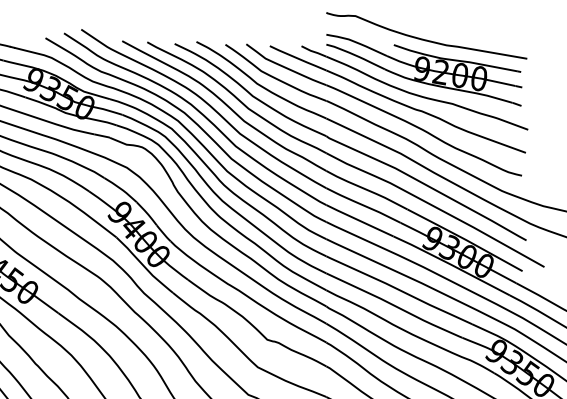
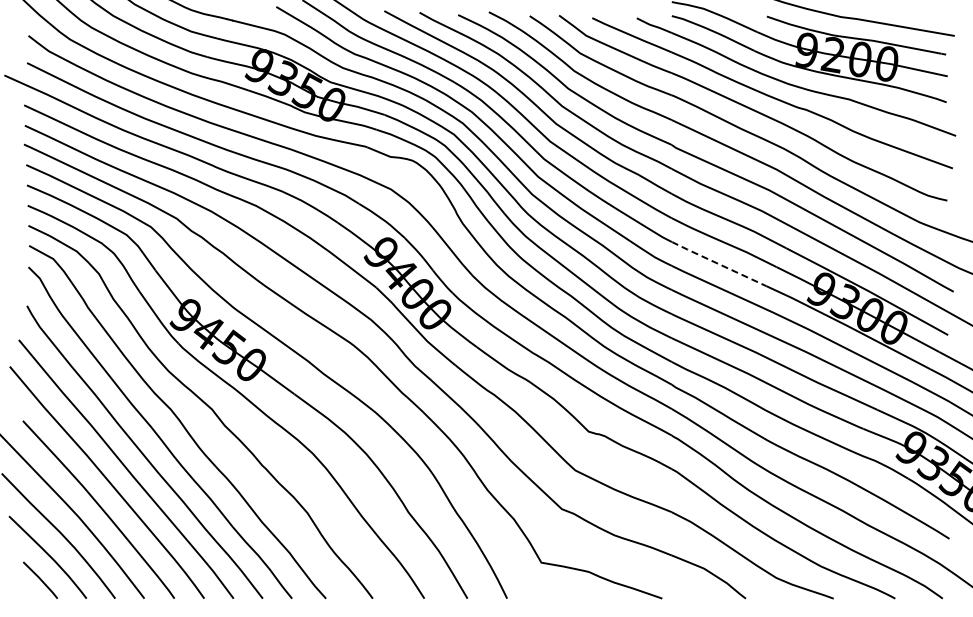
line: (359, 220) -> (718, 263), solid -> dashed

